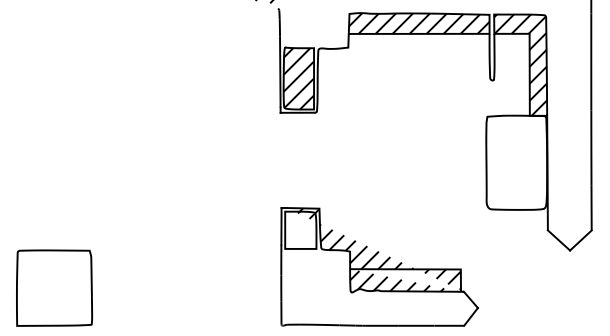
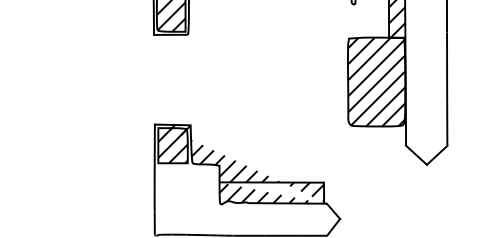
hatch: (516, 162) -> (376, 81), added
hatch: (300, 229) -> (172, 144), added

